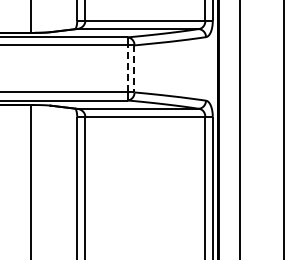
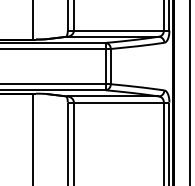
line: (128, 68) -> (106, 66), dashed -> solid
line: (134, 69) -> (110, 67), dashed -> solid

